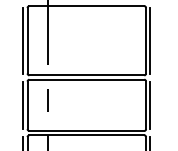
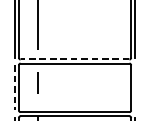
line: (86, 75) -> (74, 59), solid -> dashed
line: (23, 105) -> (15, 88), solid -> dashed
line: (150, 105) -> (135, 88), removed

